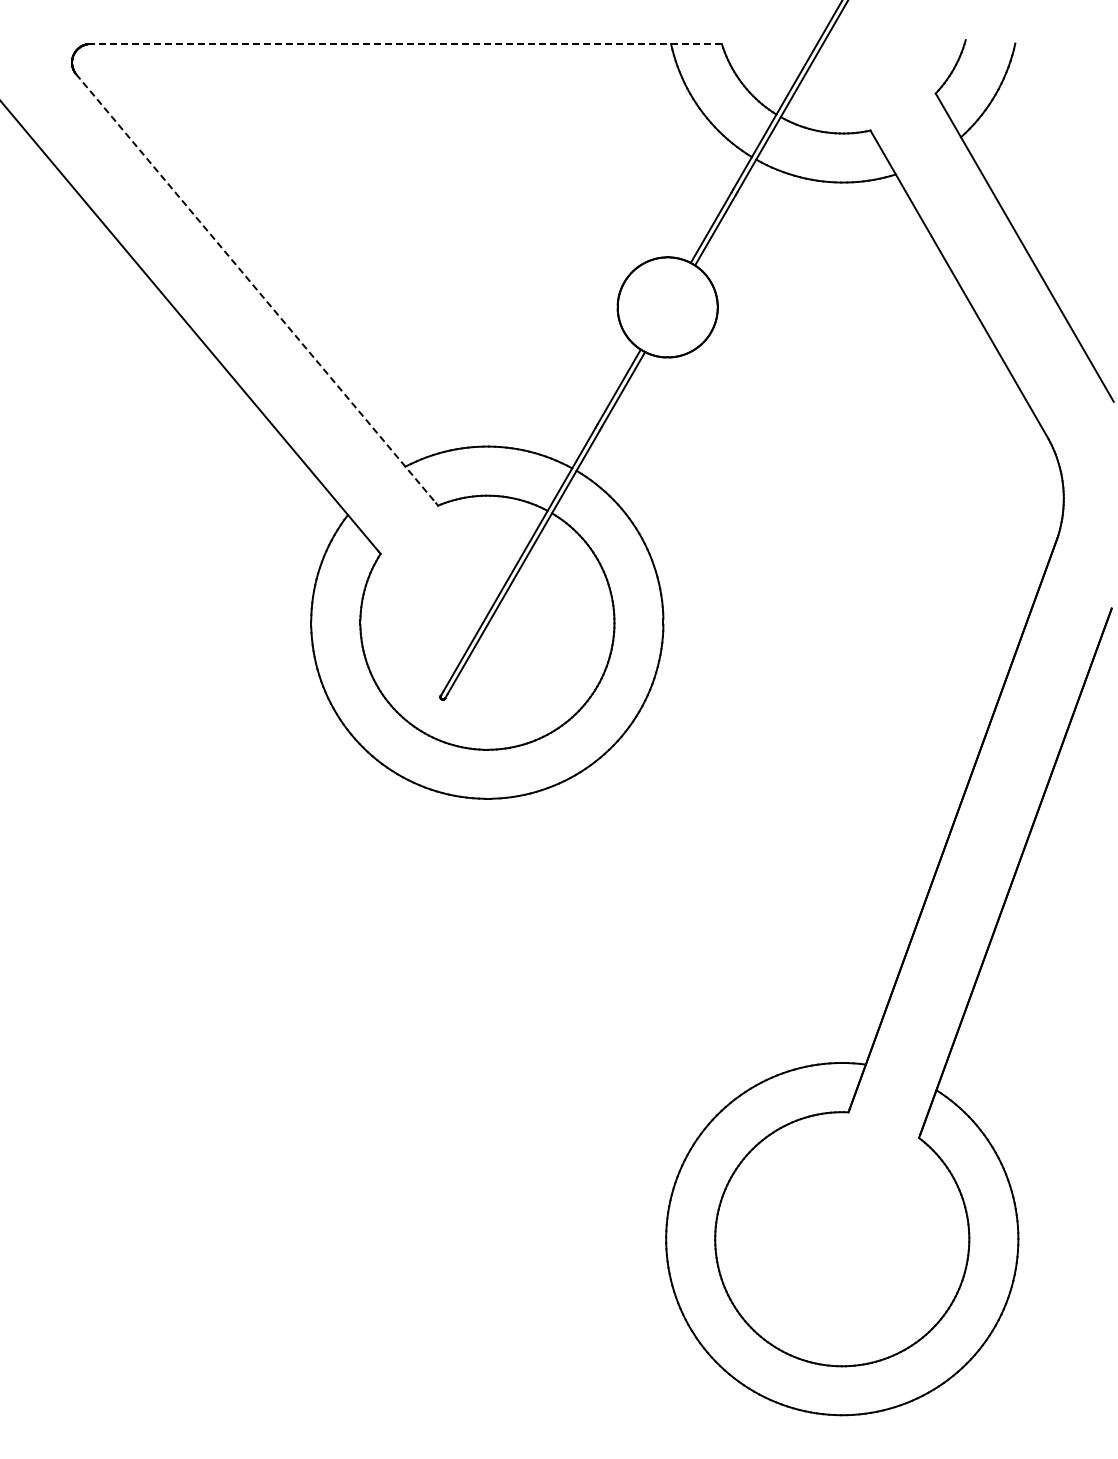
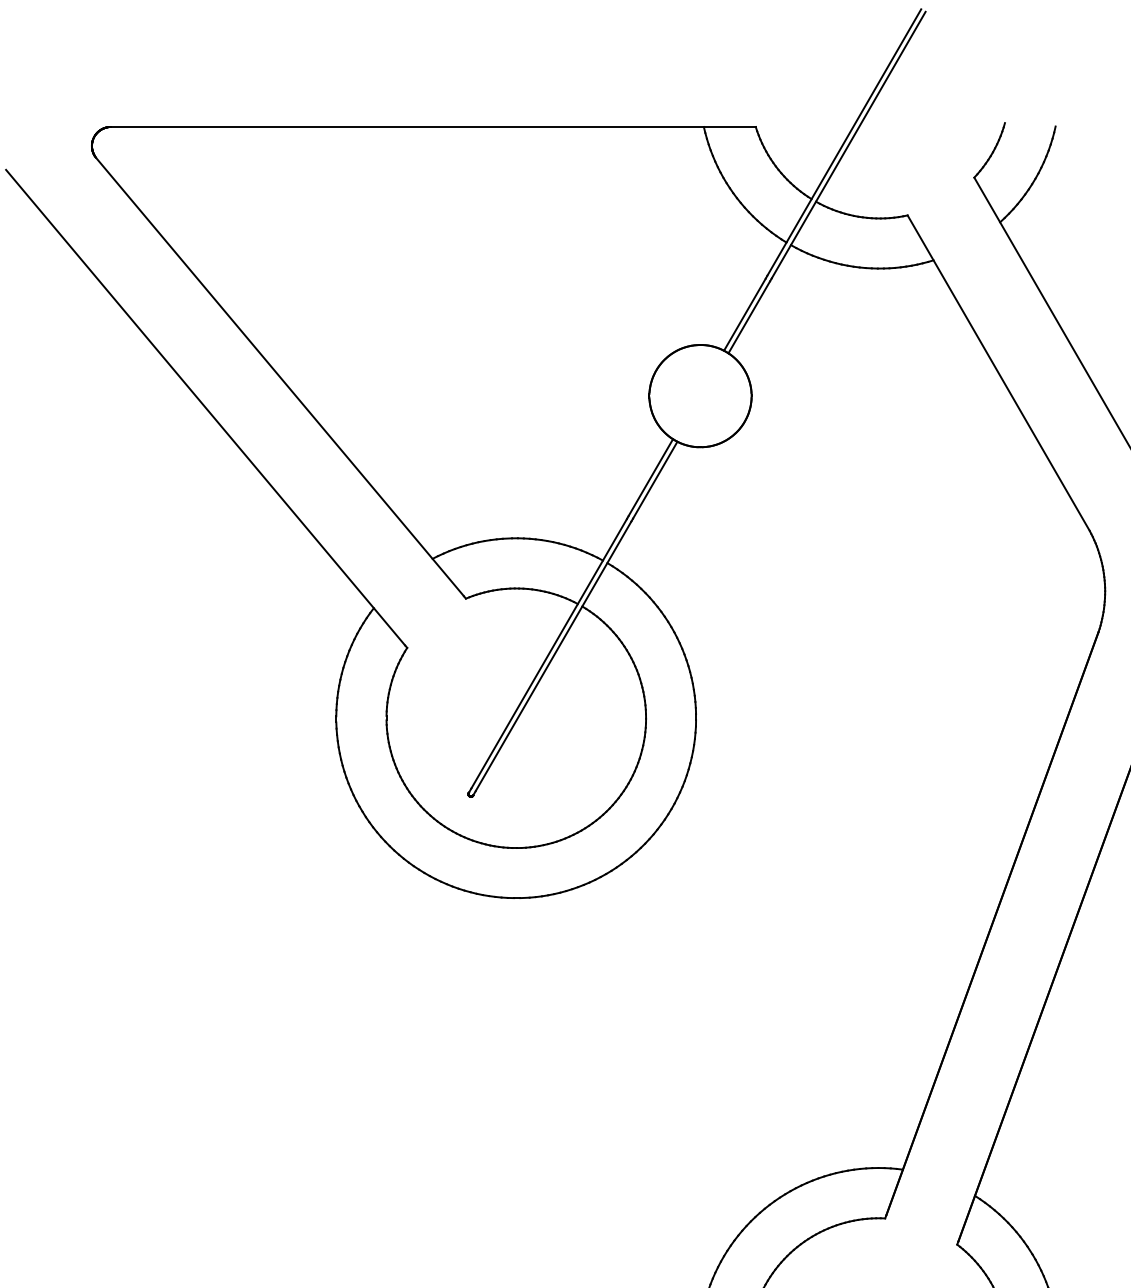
line: (406, 44) -> (433, 127), dashed -> solid
line: (256, 289) -> (280, 377), dashed -> solid

